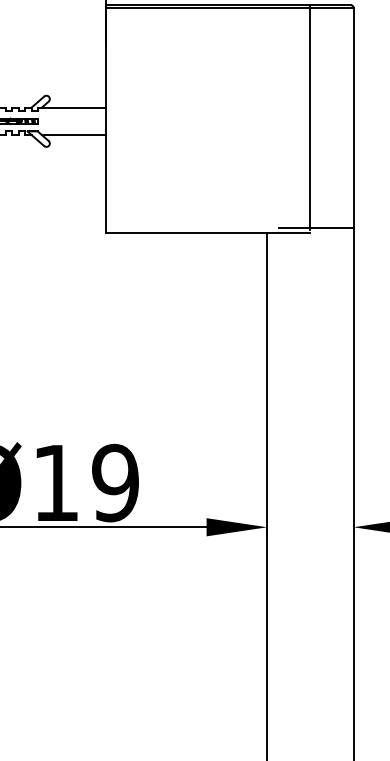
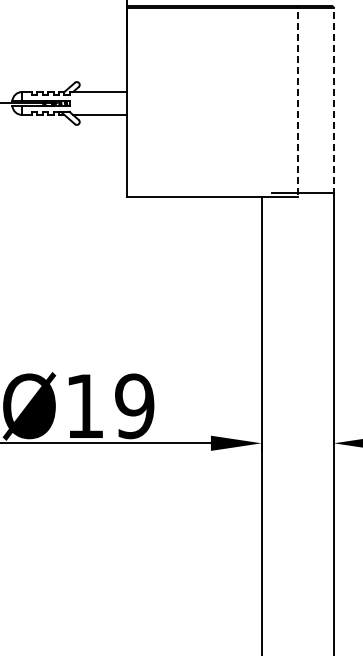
line: (309, 117) -> (297, 100), solid -> dashed
line: (352, 118) -> (333, 101), solid -> dashed

